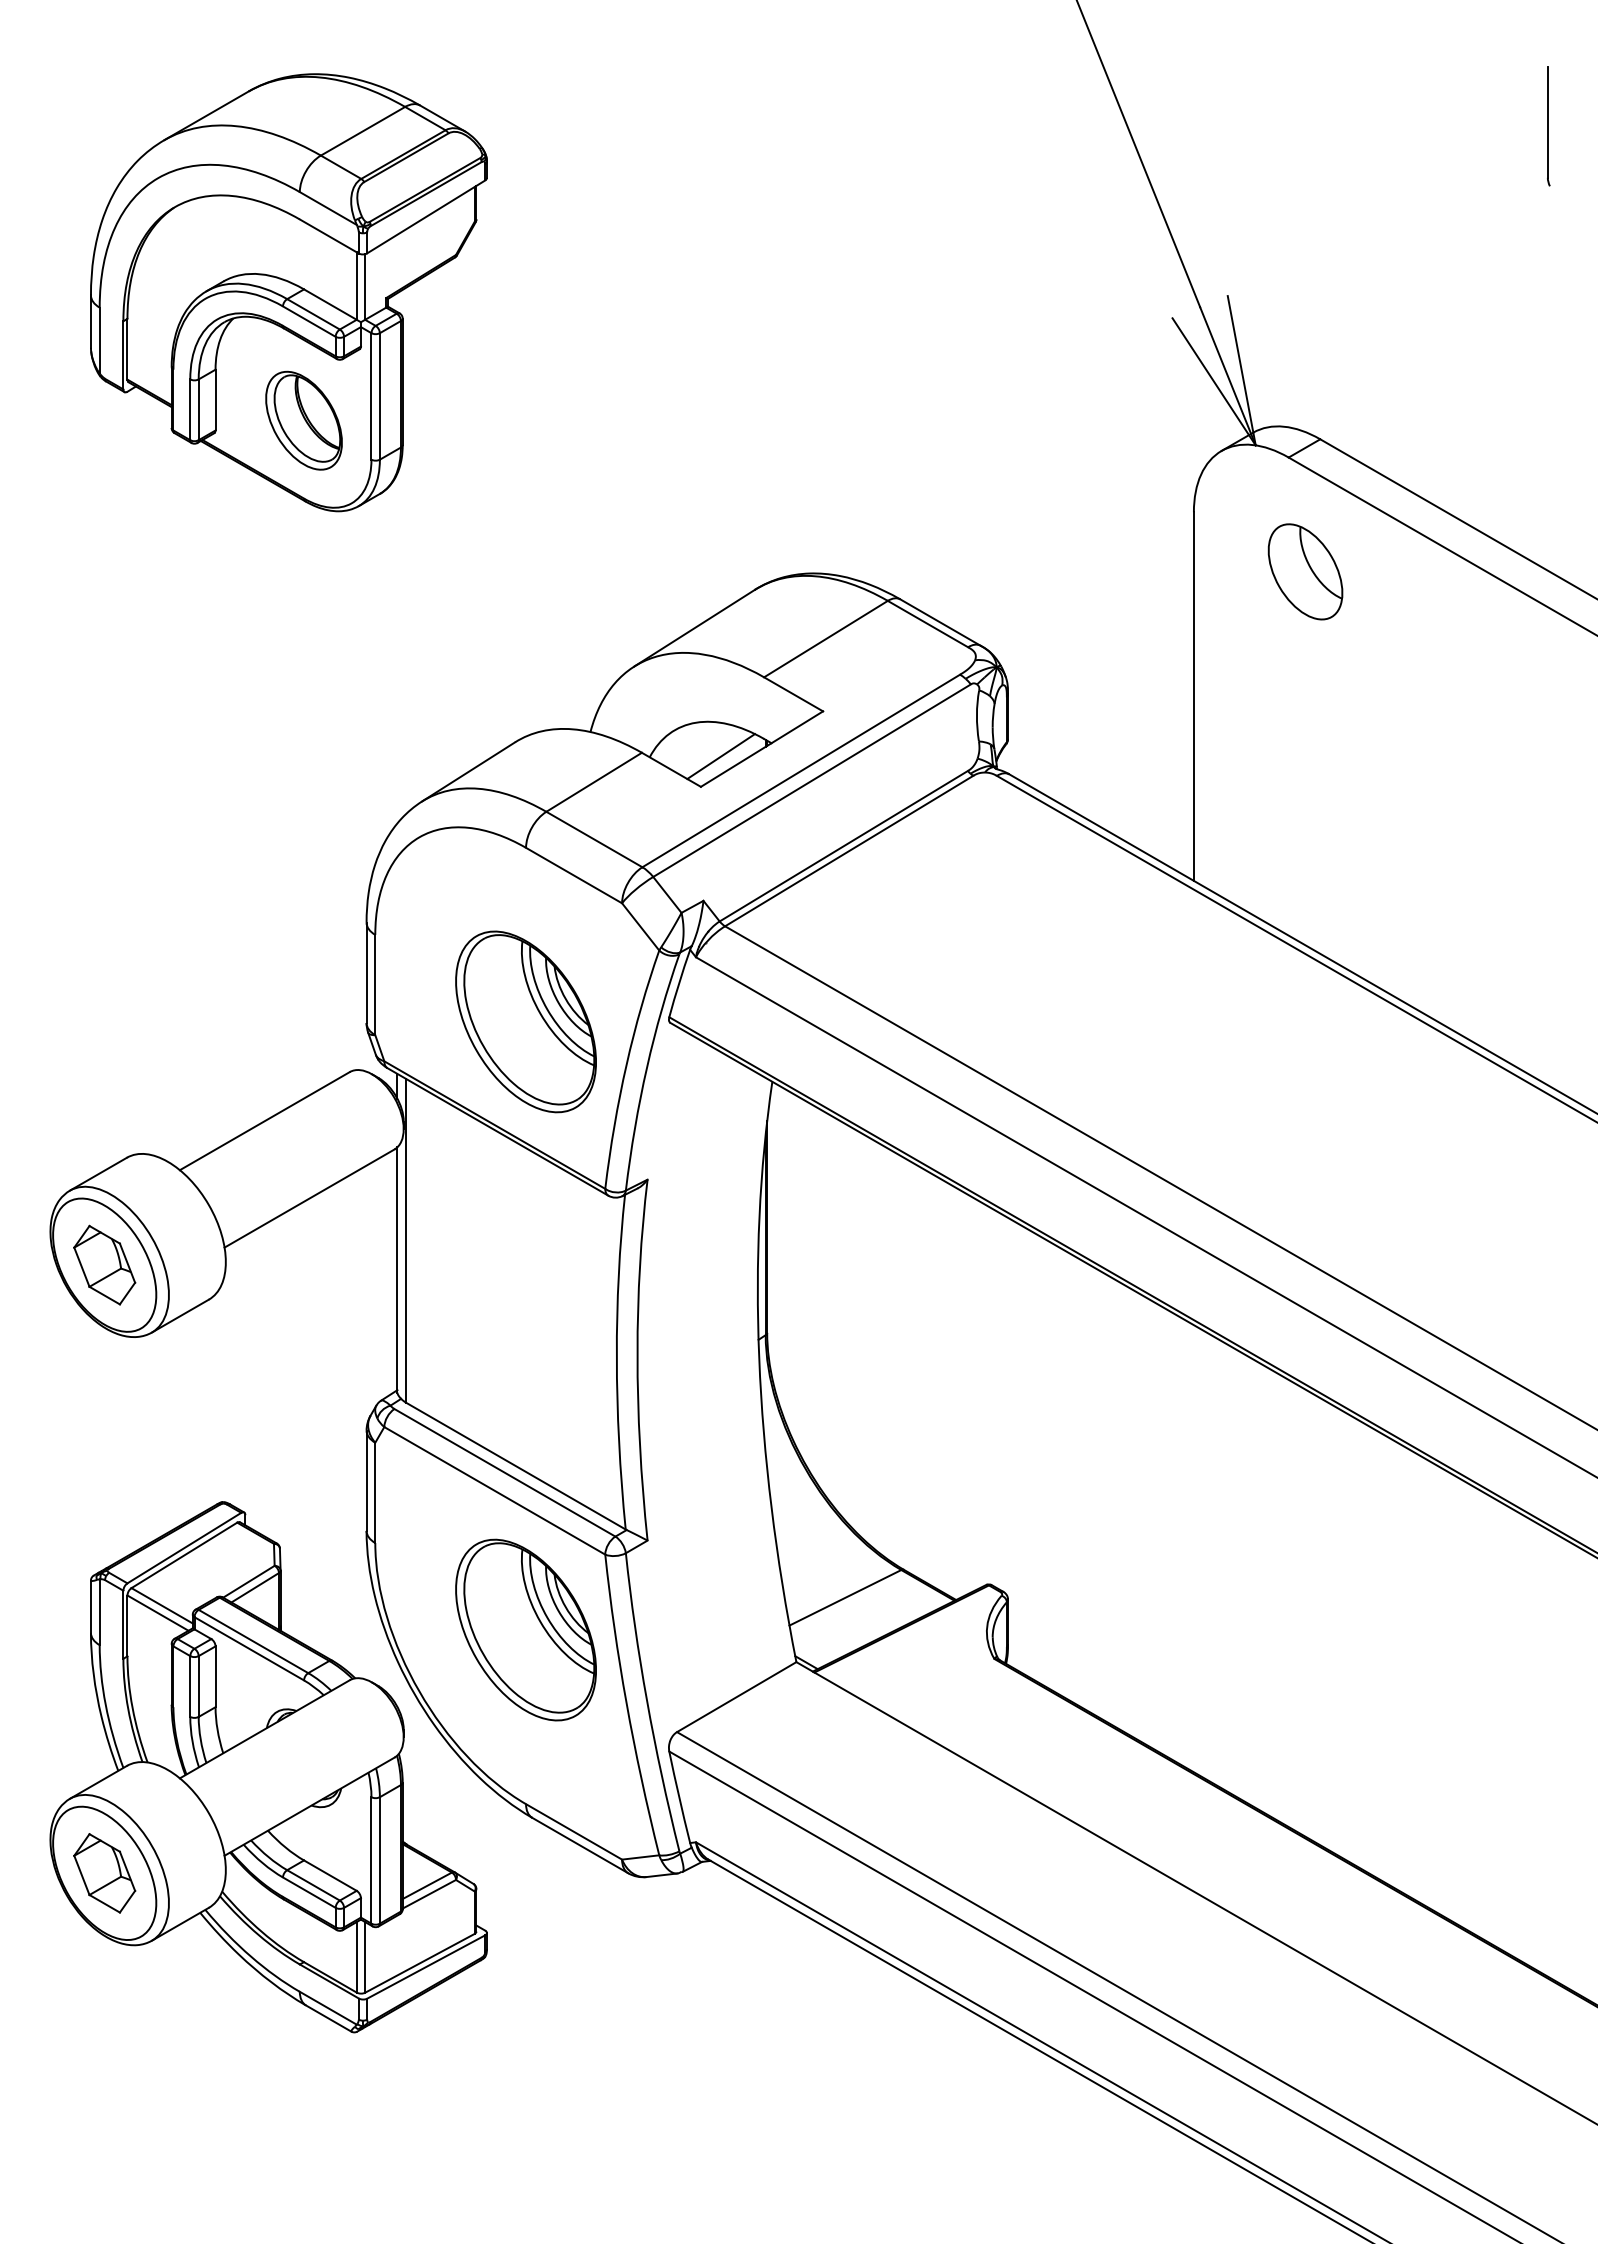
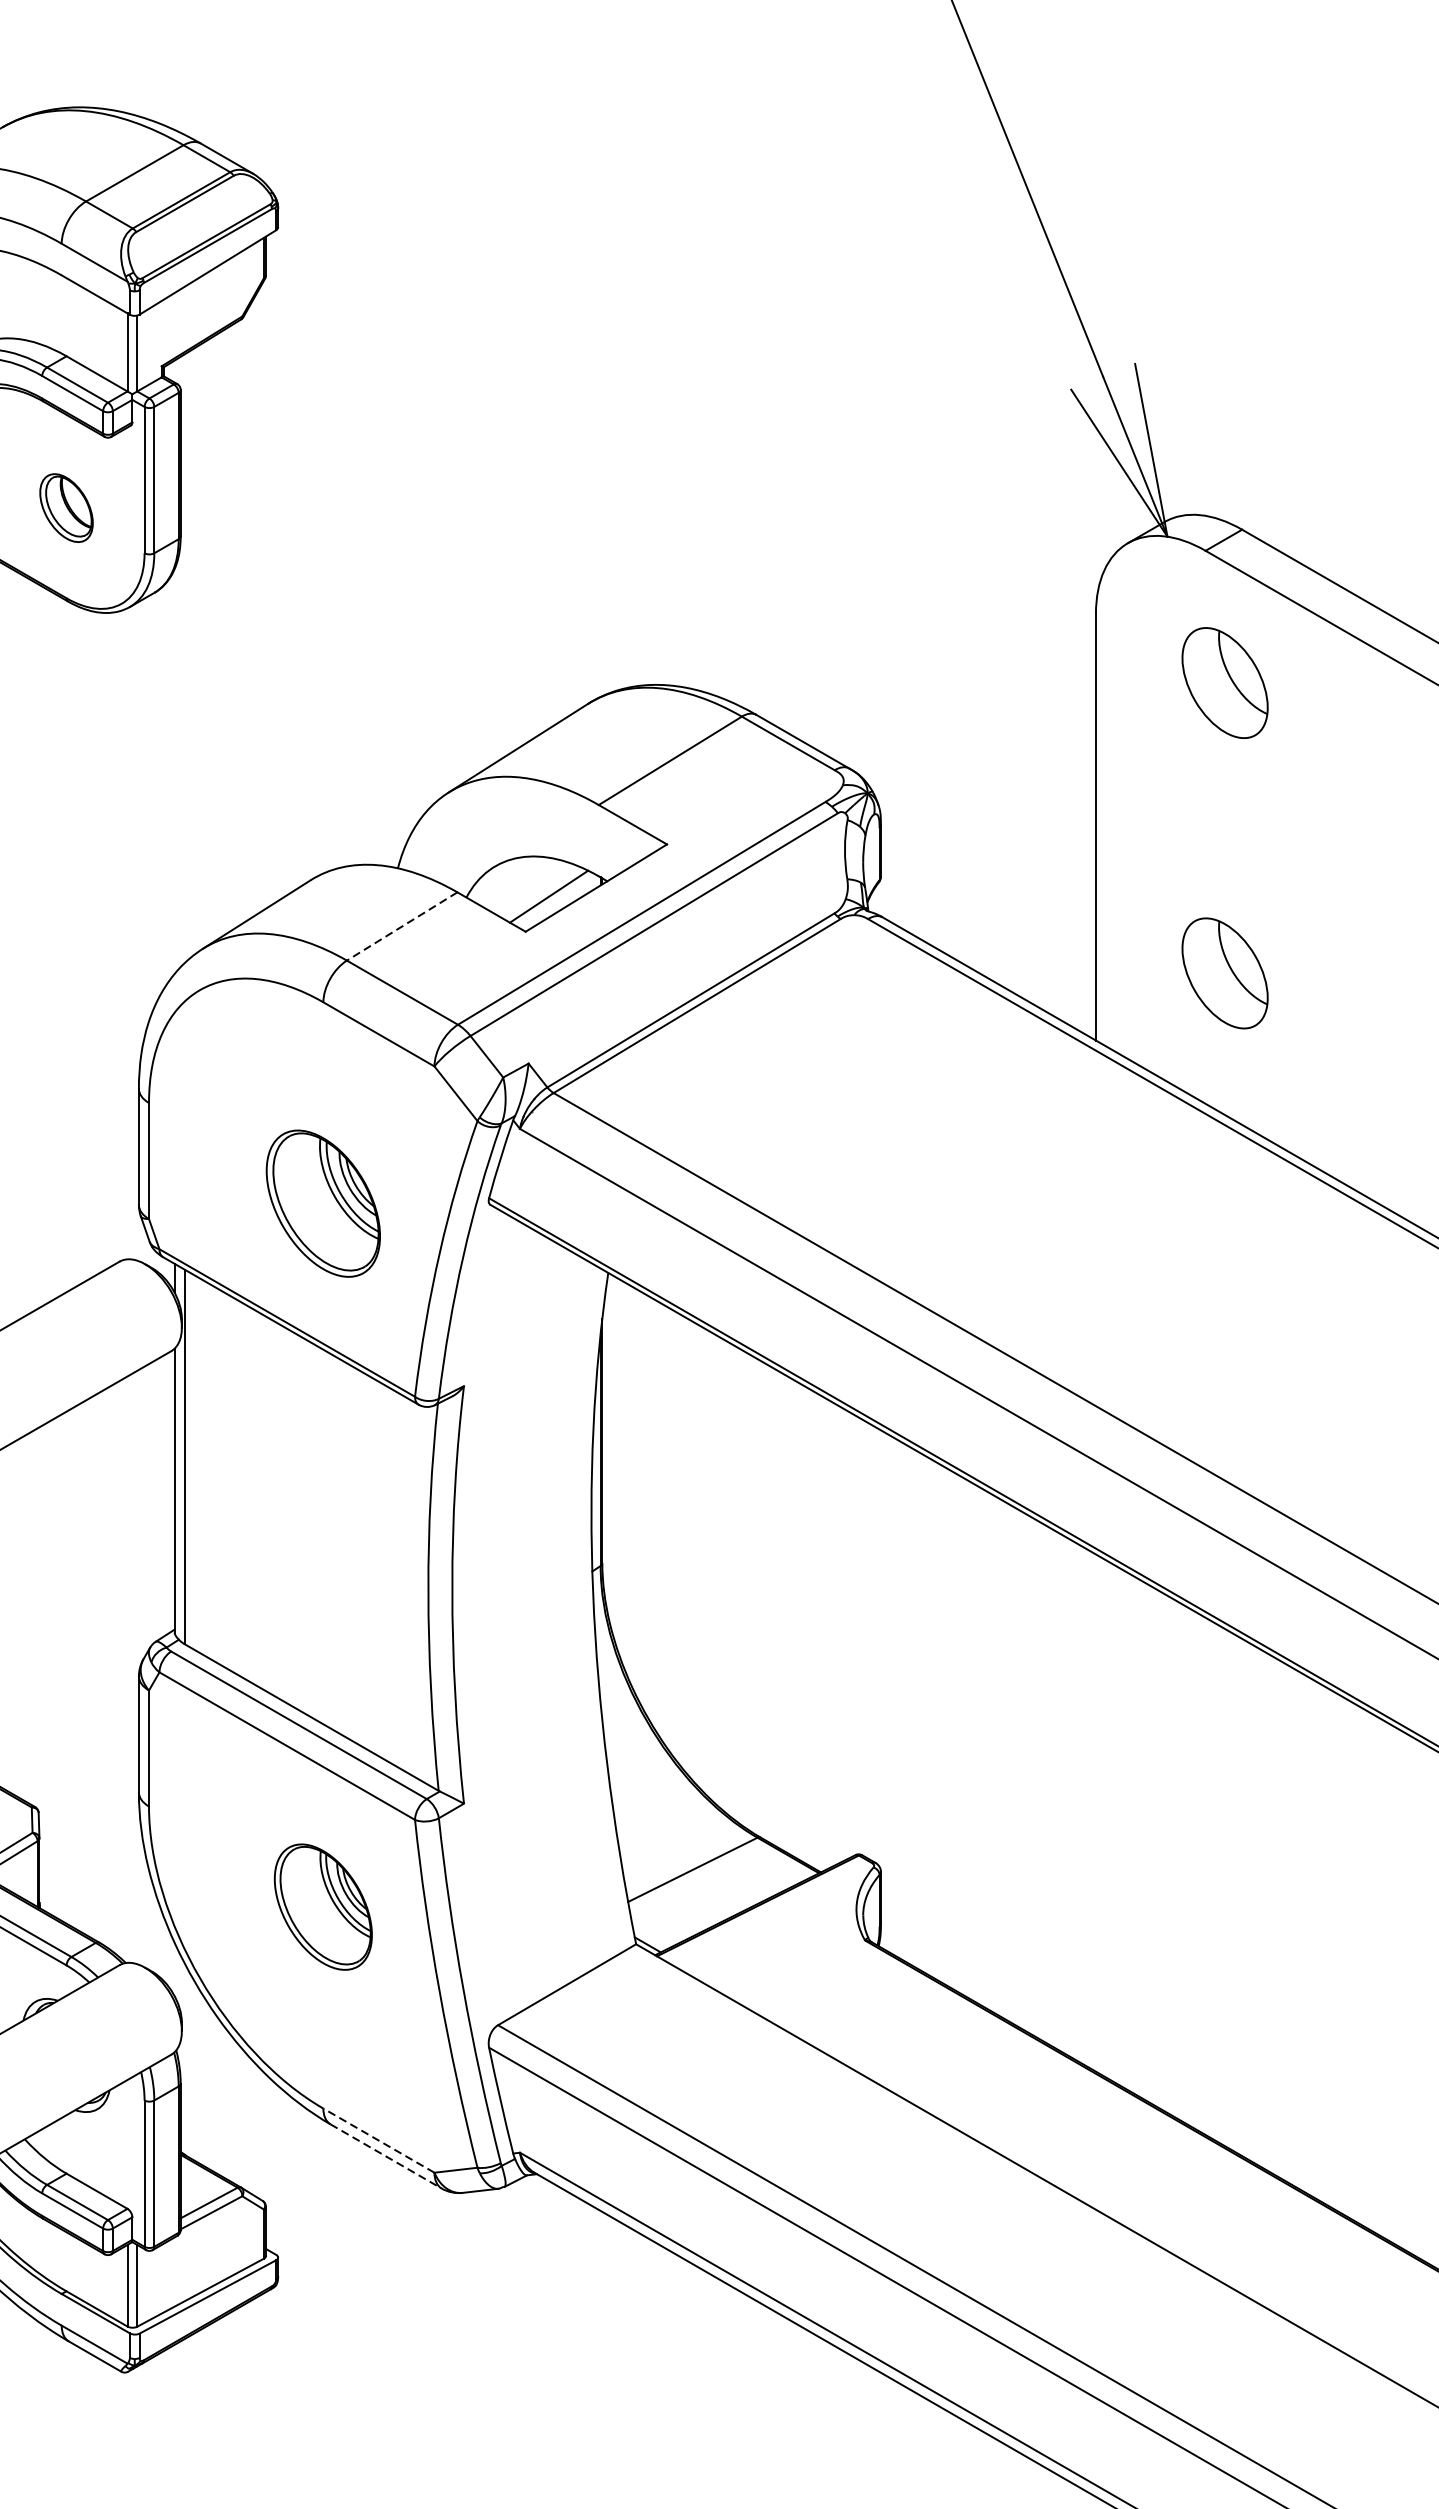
part: (303, 420) -> (65, 507), size x0.6
line: (593, 782) -> (401, 926), solid -> dashed
part: (1305, 822) -> (1225, 972), added
part: (525, 1021) -> (322, 1203), size x0.7
part: (525, 1629) -> (322, 1906), size x0.6
line: (573, 1831) -> (378, 2140), solid -> dashed
line: (580, 1845) -> (386, 2156), solid -> dashed

